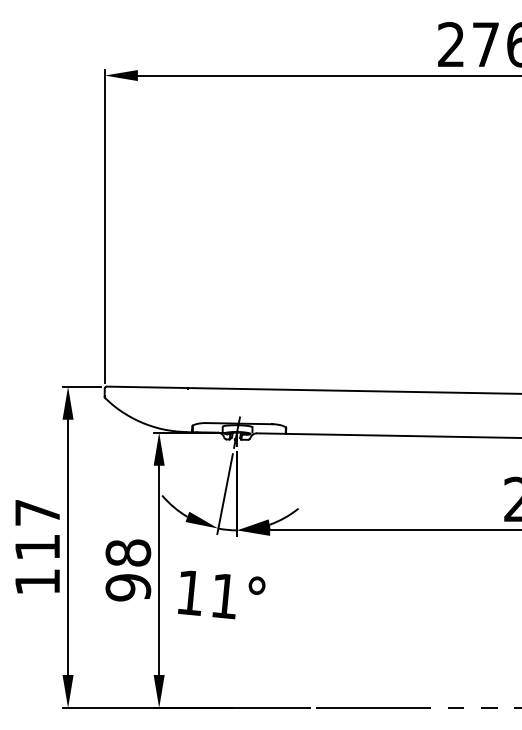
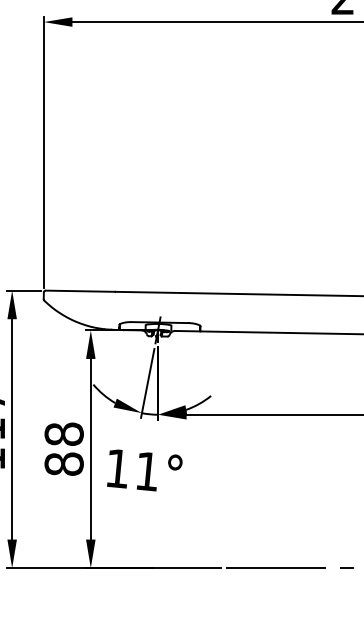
text: (128, 587) -> (64, 464), 98 -> 88

